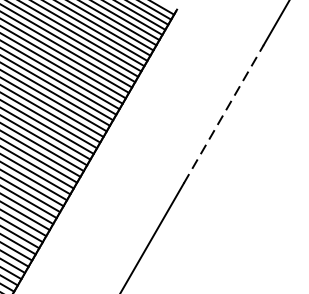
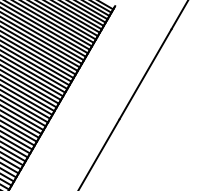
line: (223, 114) -> (145, 74), dashed -> solid

